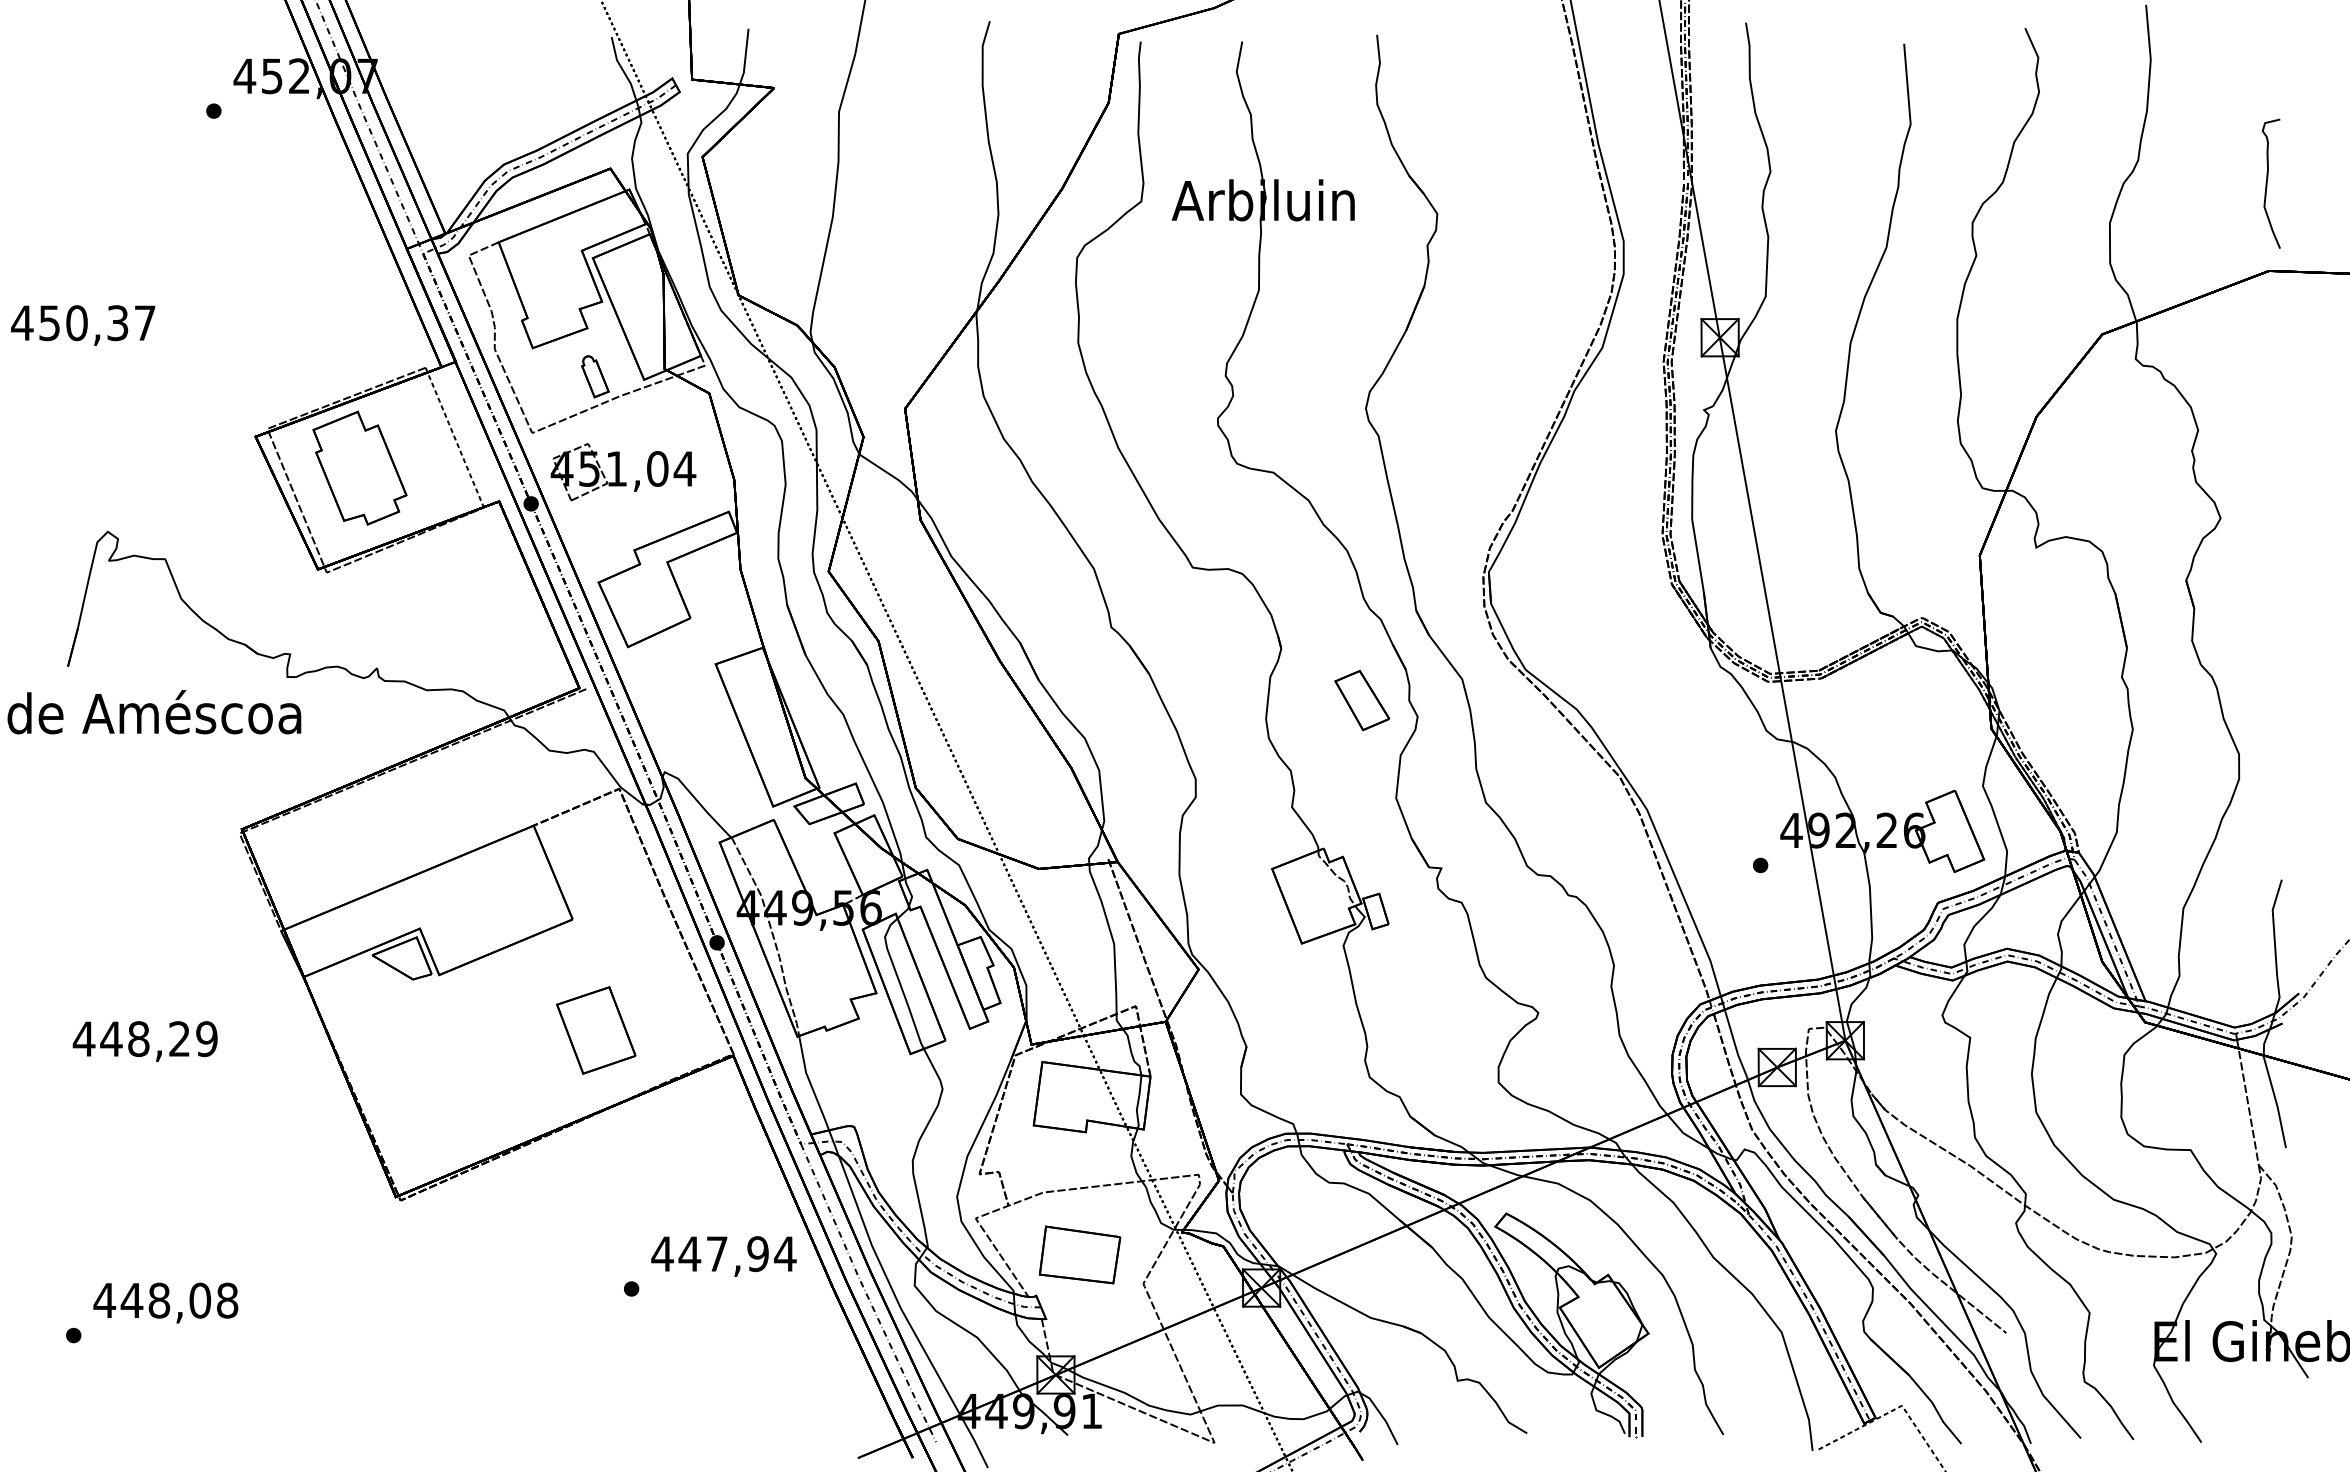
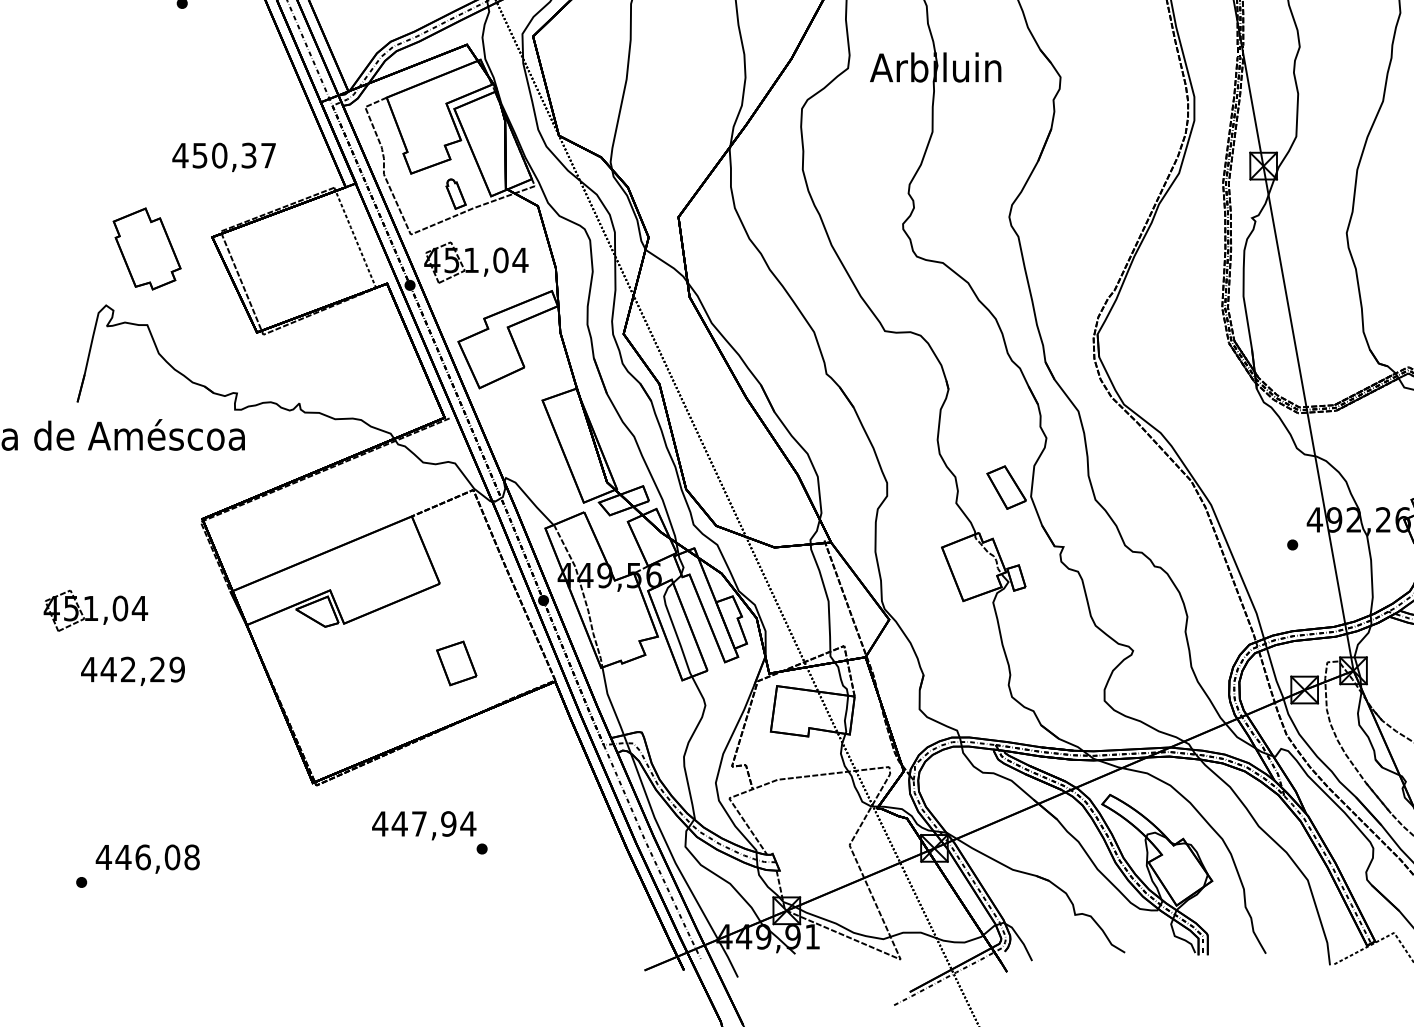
text: (83, 325) -> (224, 157), moved
part: (359, 467) -> (146, 248), moved
part: (1361, 700) -> (1006, 487), moved
part: (93, 957) -> (95, 611), added
part: (596, 1030) -> (456, 663), size x0.7
text: (138, 1039) -> (128, 669), 448,29 -> 442,29
part: (1079, 1254) -> (803, 824), removed
text: (723, 1256) -> (423, 825), moved
text: (159, 1300) -> (143, 857), 448,08 -> 446,08

